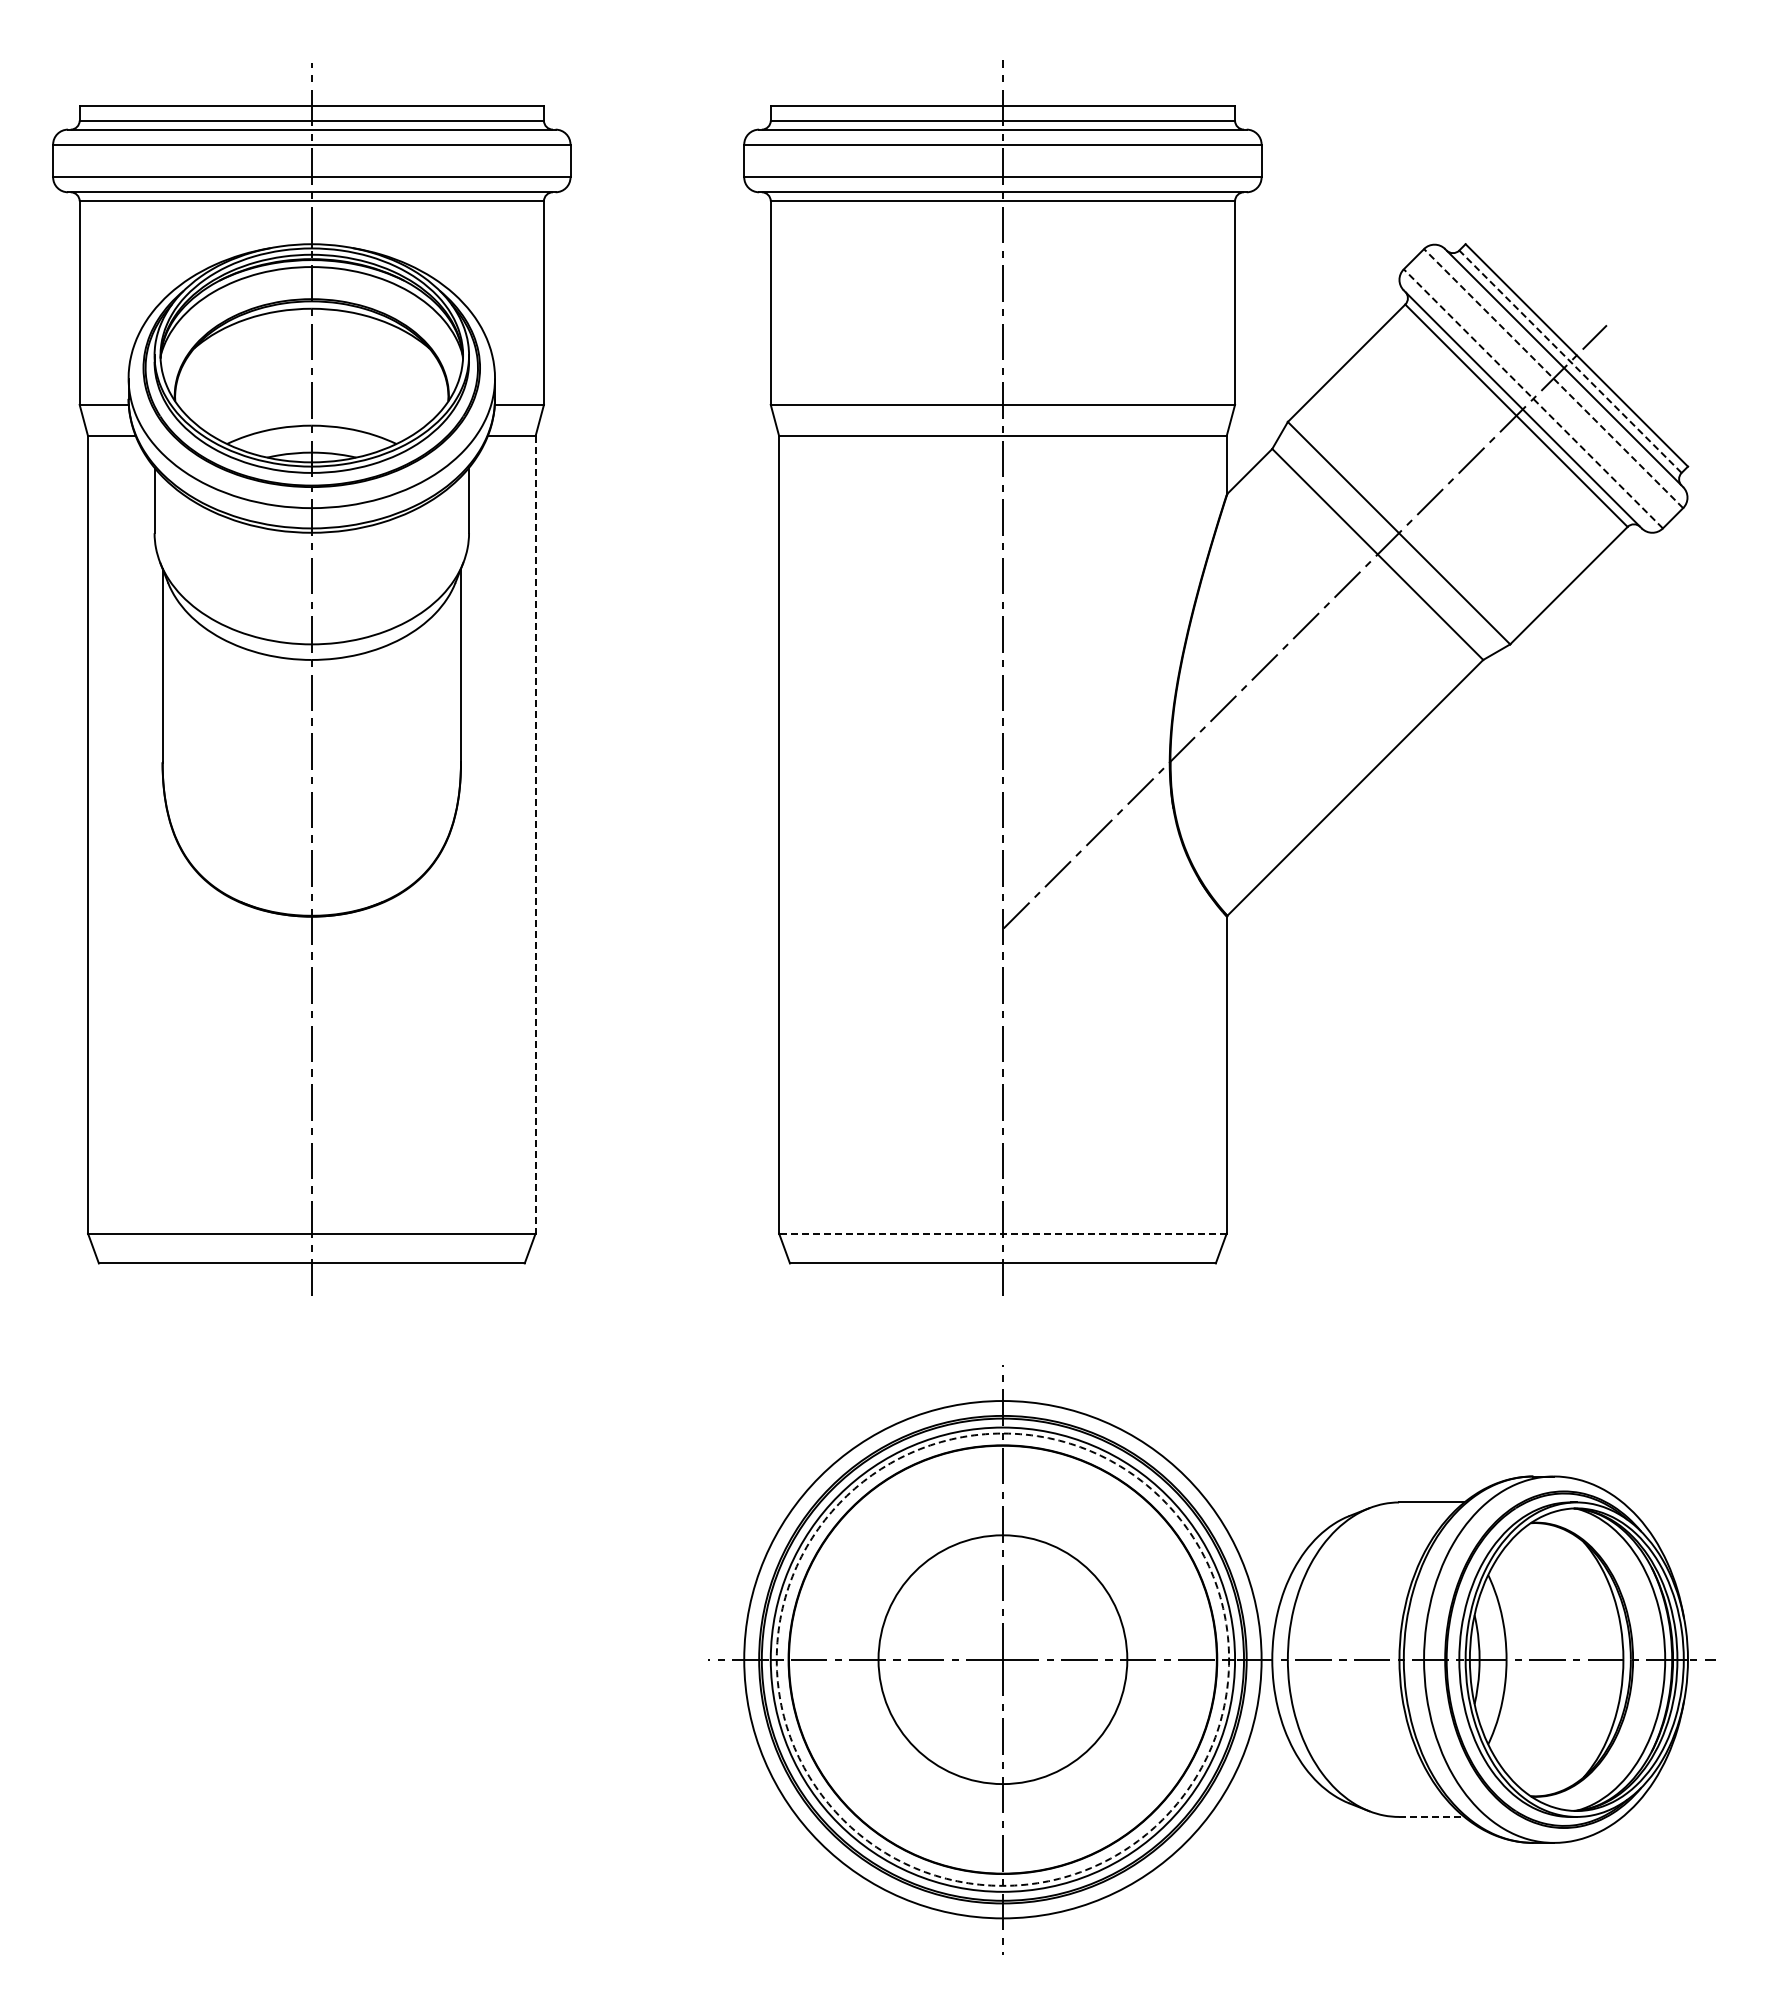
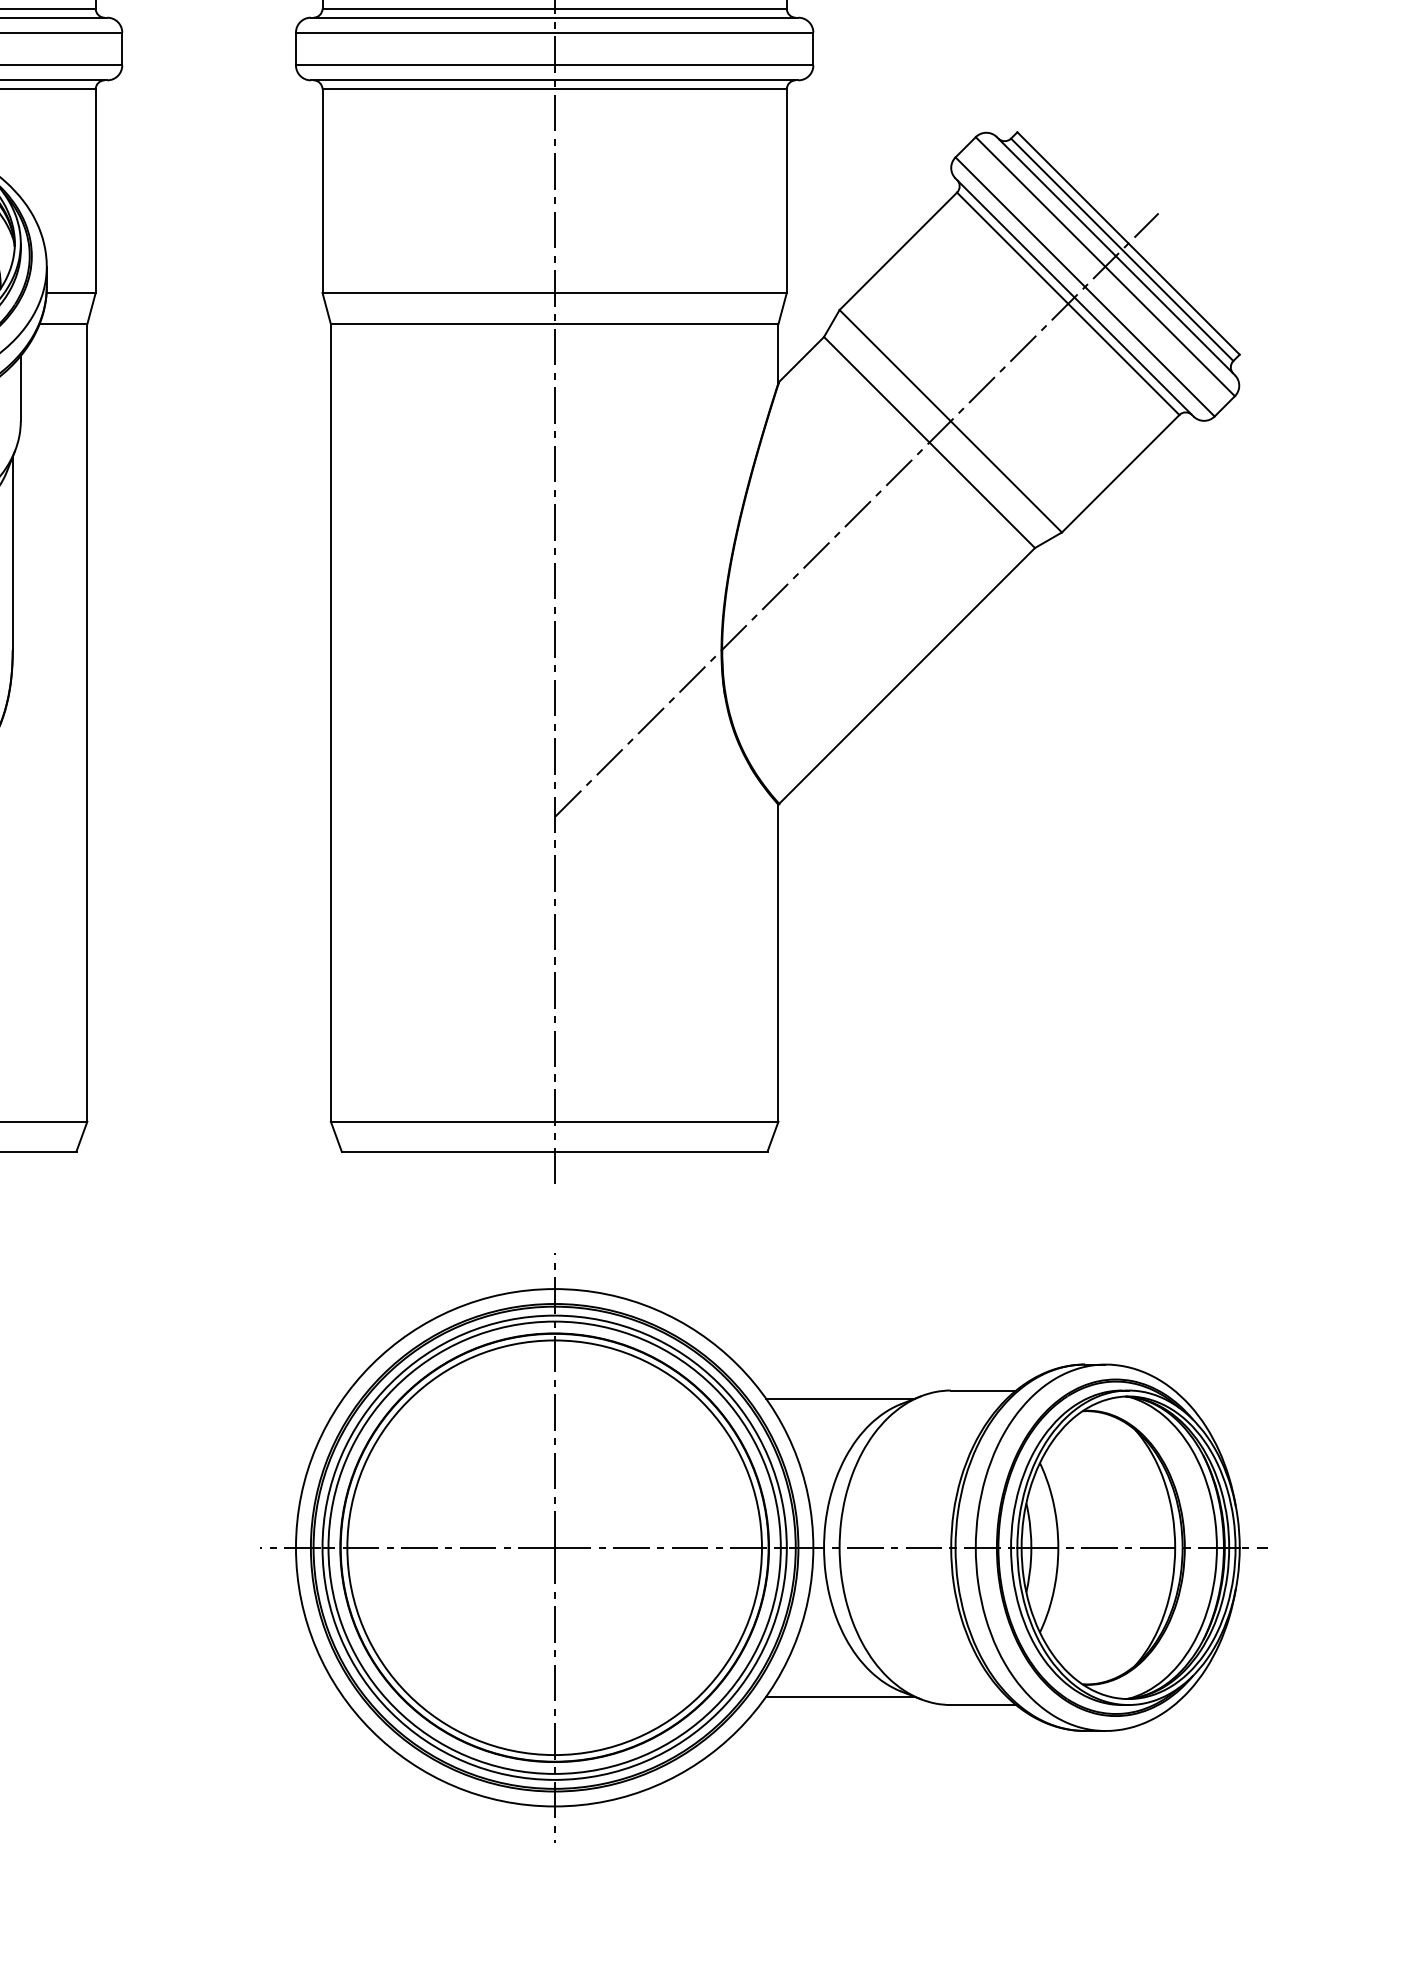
line: (1570, 361) -> (1122, 249), dashed -> solid
line: (1553, 378) -> (1105, 266), dashed -> solid
line: (1533, 398) -> (1085, 286), dashed -> solid
line: (535, 834) -> (87, 722), dashed -> solid
line: (1002, 1233) -> (554, 1121), dashed -> solid
line: (1288, 1510) -> (840, 1398), added
circle: (1002, 1659) -> (554, 1547), dashed -> solid
circle: (1002, 1659) -> (554, 1547), size x1.67
line: (1288, 1808) -> (840, 1696), added
line: (1431, 1816) -> (983, 1704), dashed -> solid

